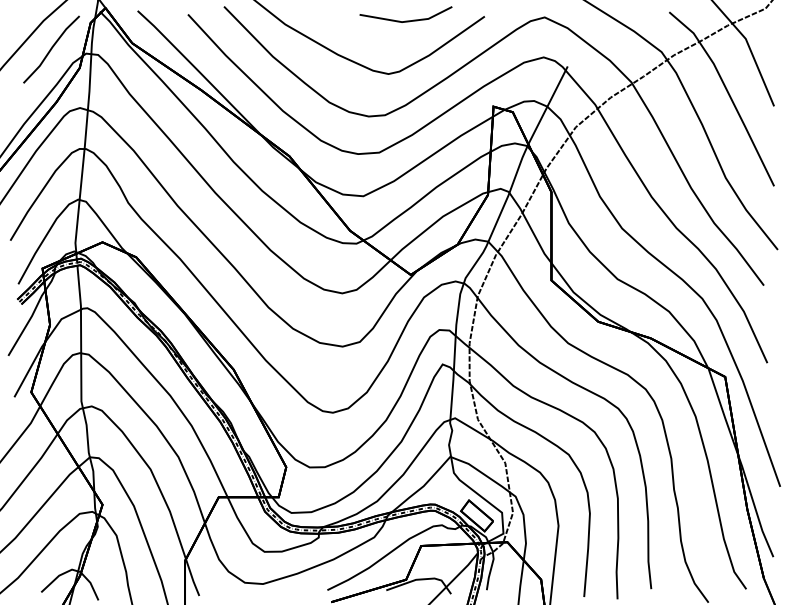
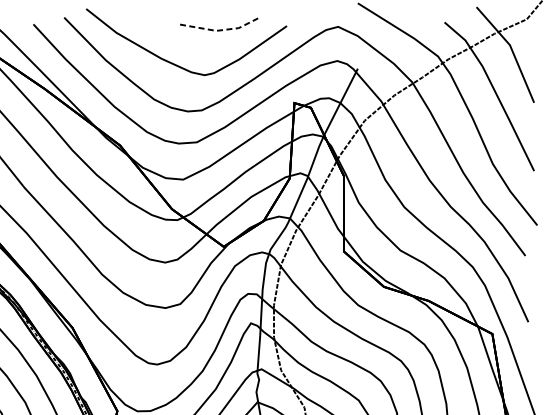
line: (406, 21) -> (220, 30), solid -> dashed

